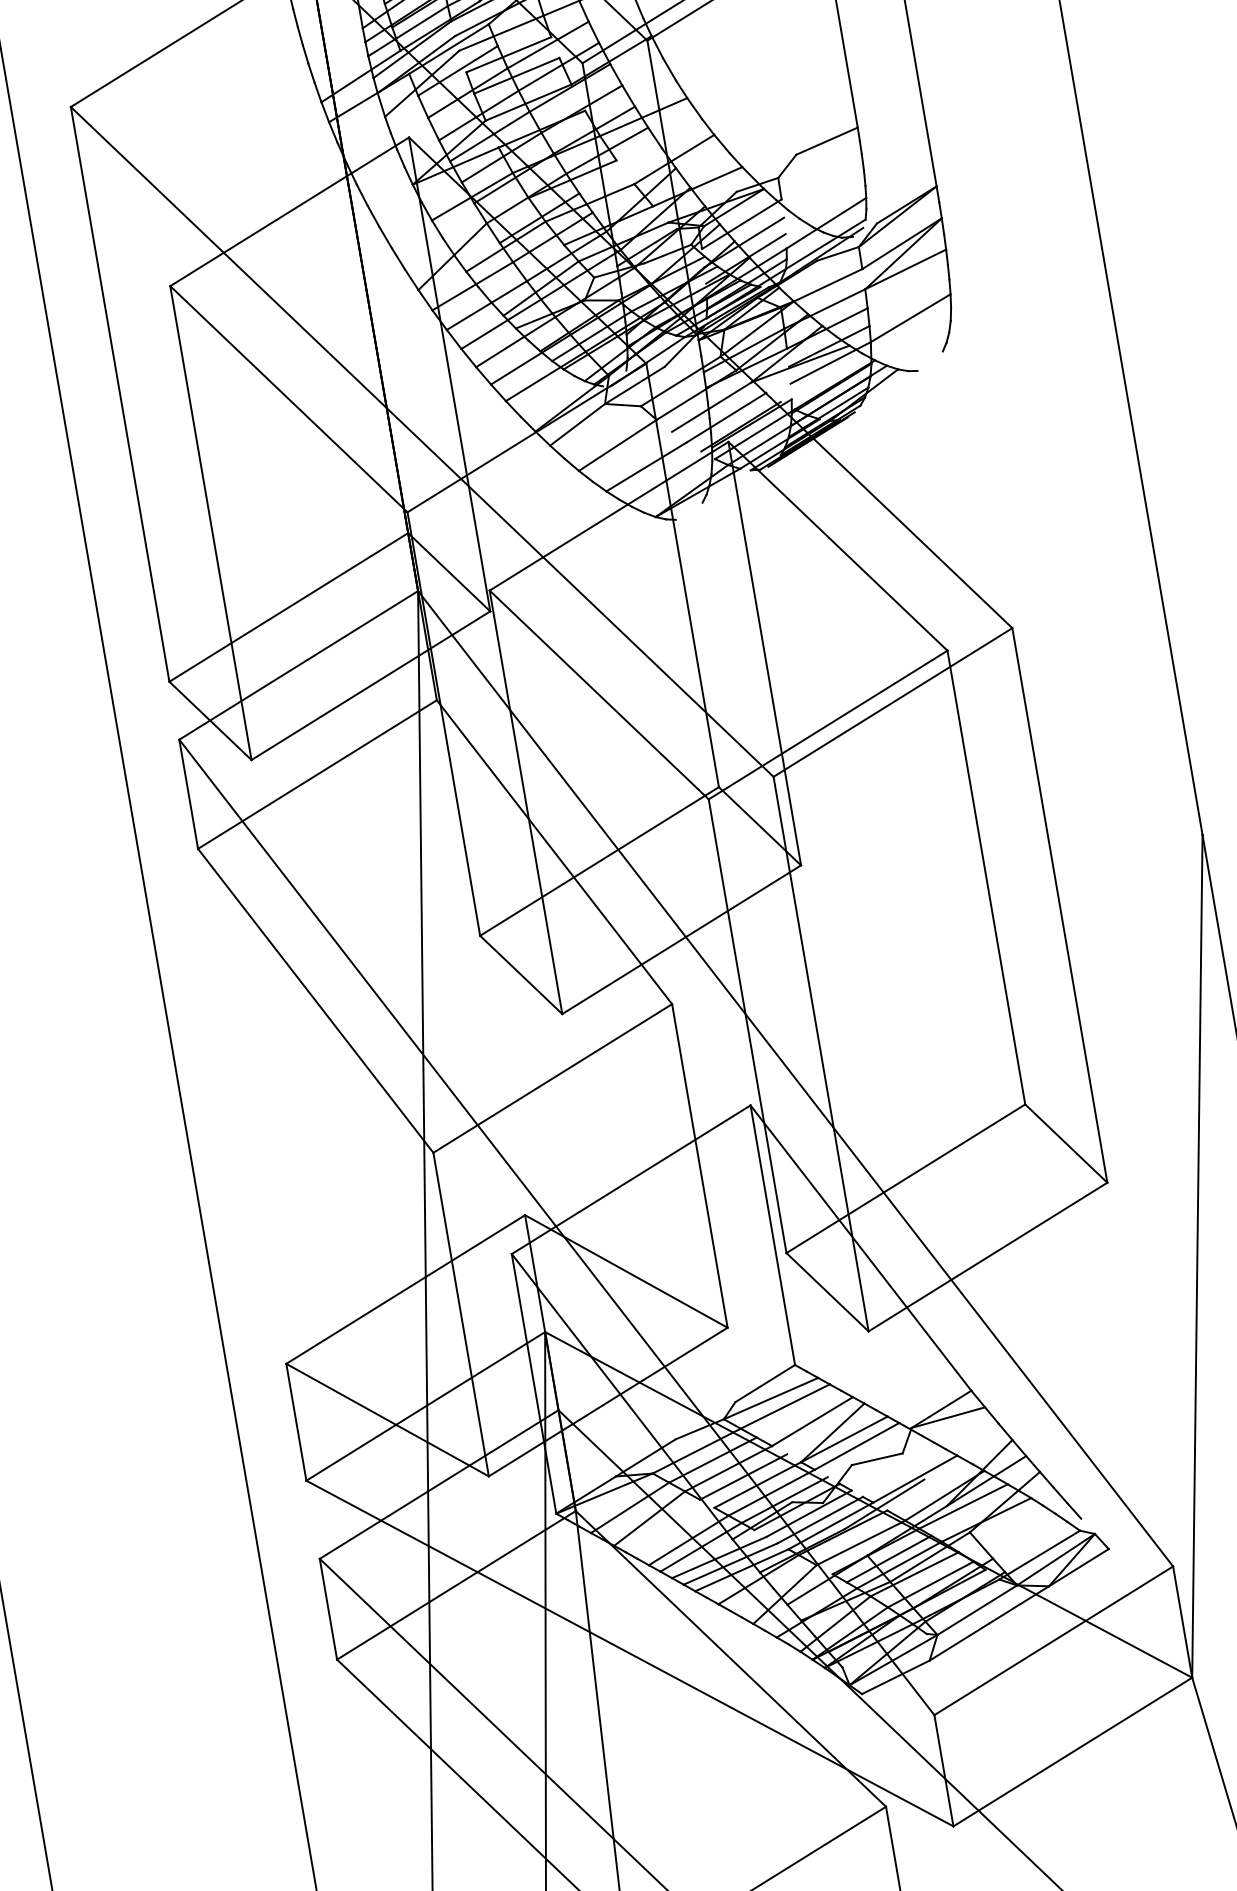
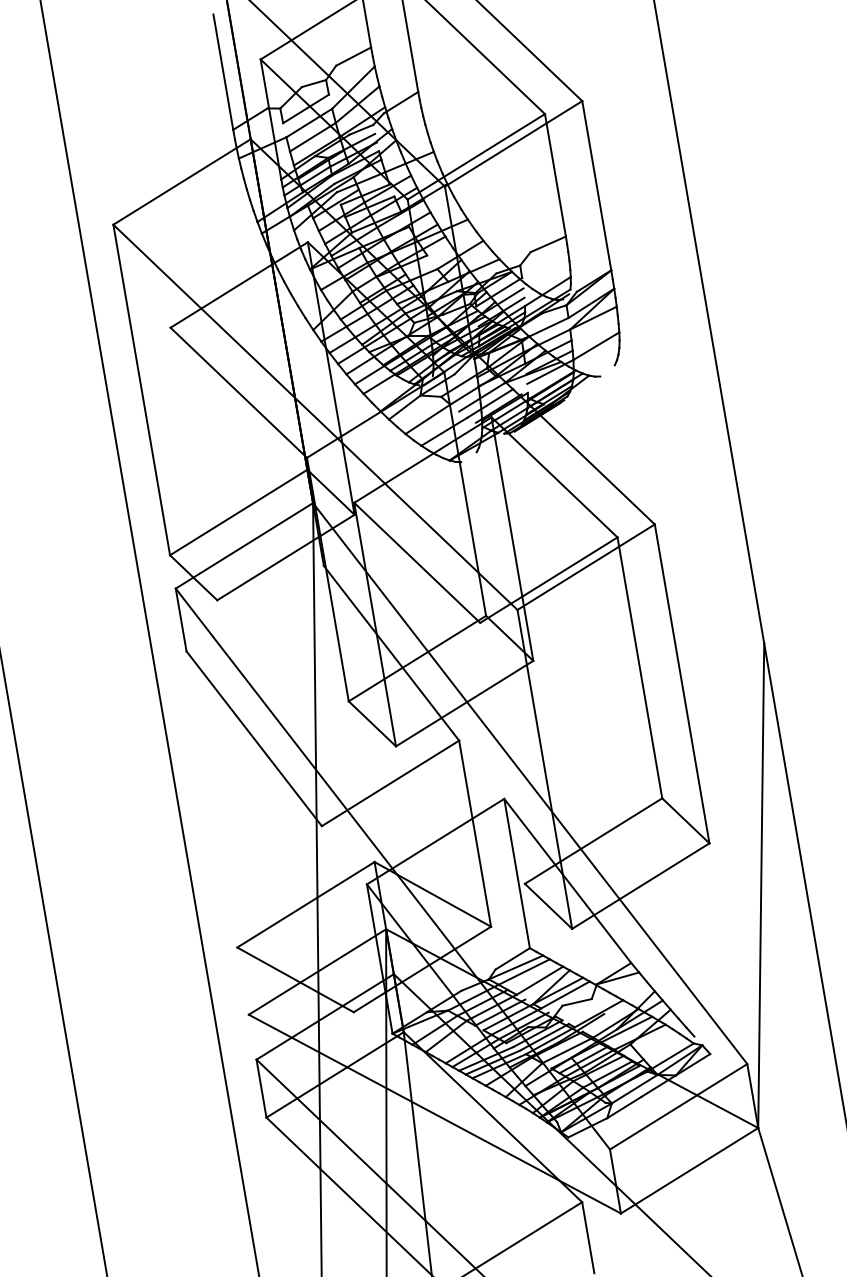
line: (210, 522) -> (193, 463), removed
line: (316, 774) -> (254, 608), removed
line: (747, 1024) -> (502, 752), removed
line: (460, 1315) -> (337, 919), removed
line: (295, 1421) -> (242, 980), removed

